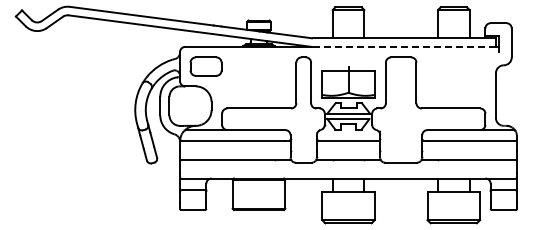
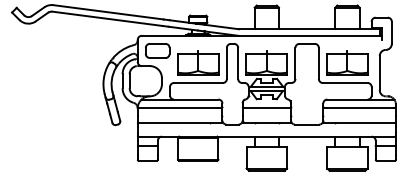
line: (403, 46) -> (308, 35), dashed -> solid
part: (258, 82) -> (197, 63), added
part: (453, 82) -> (347, 63), added

